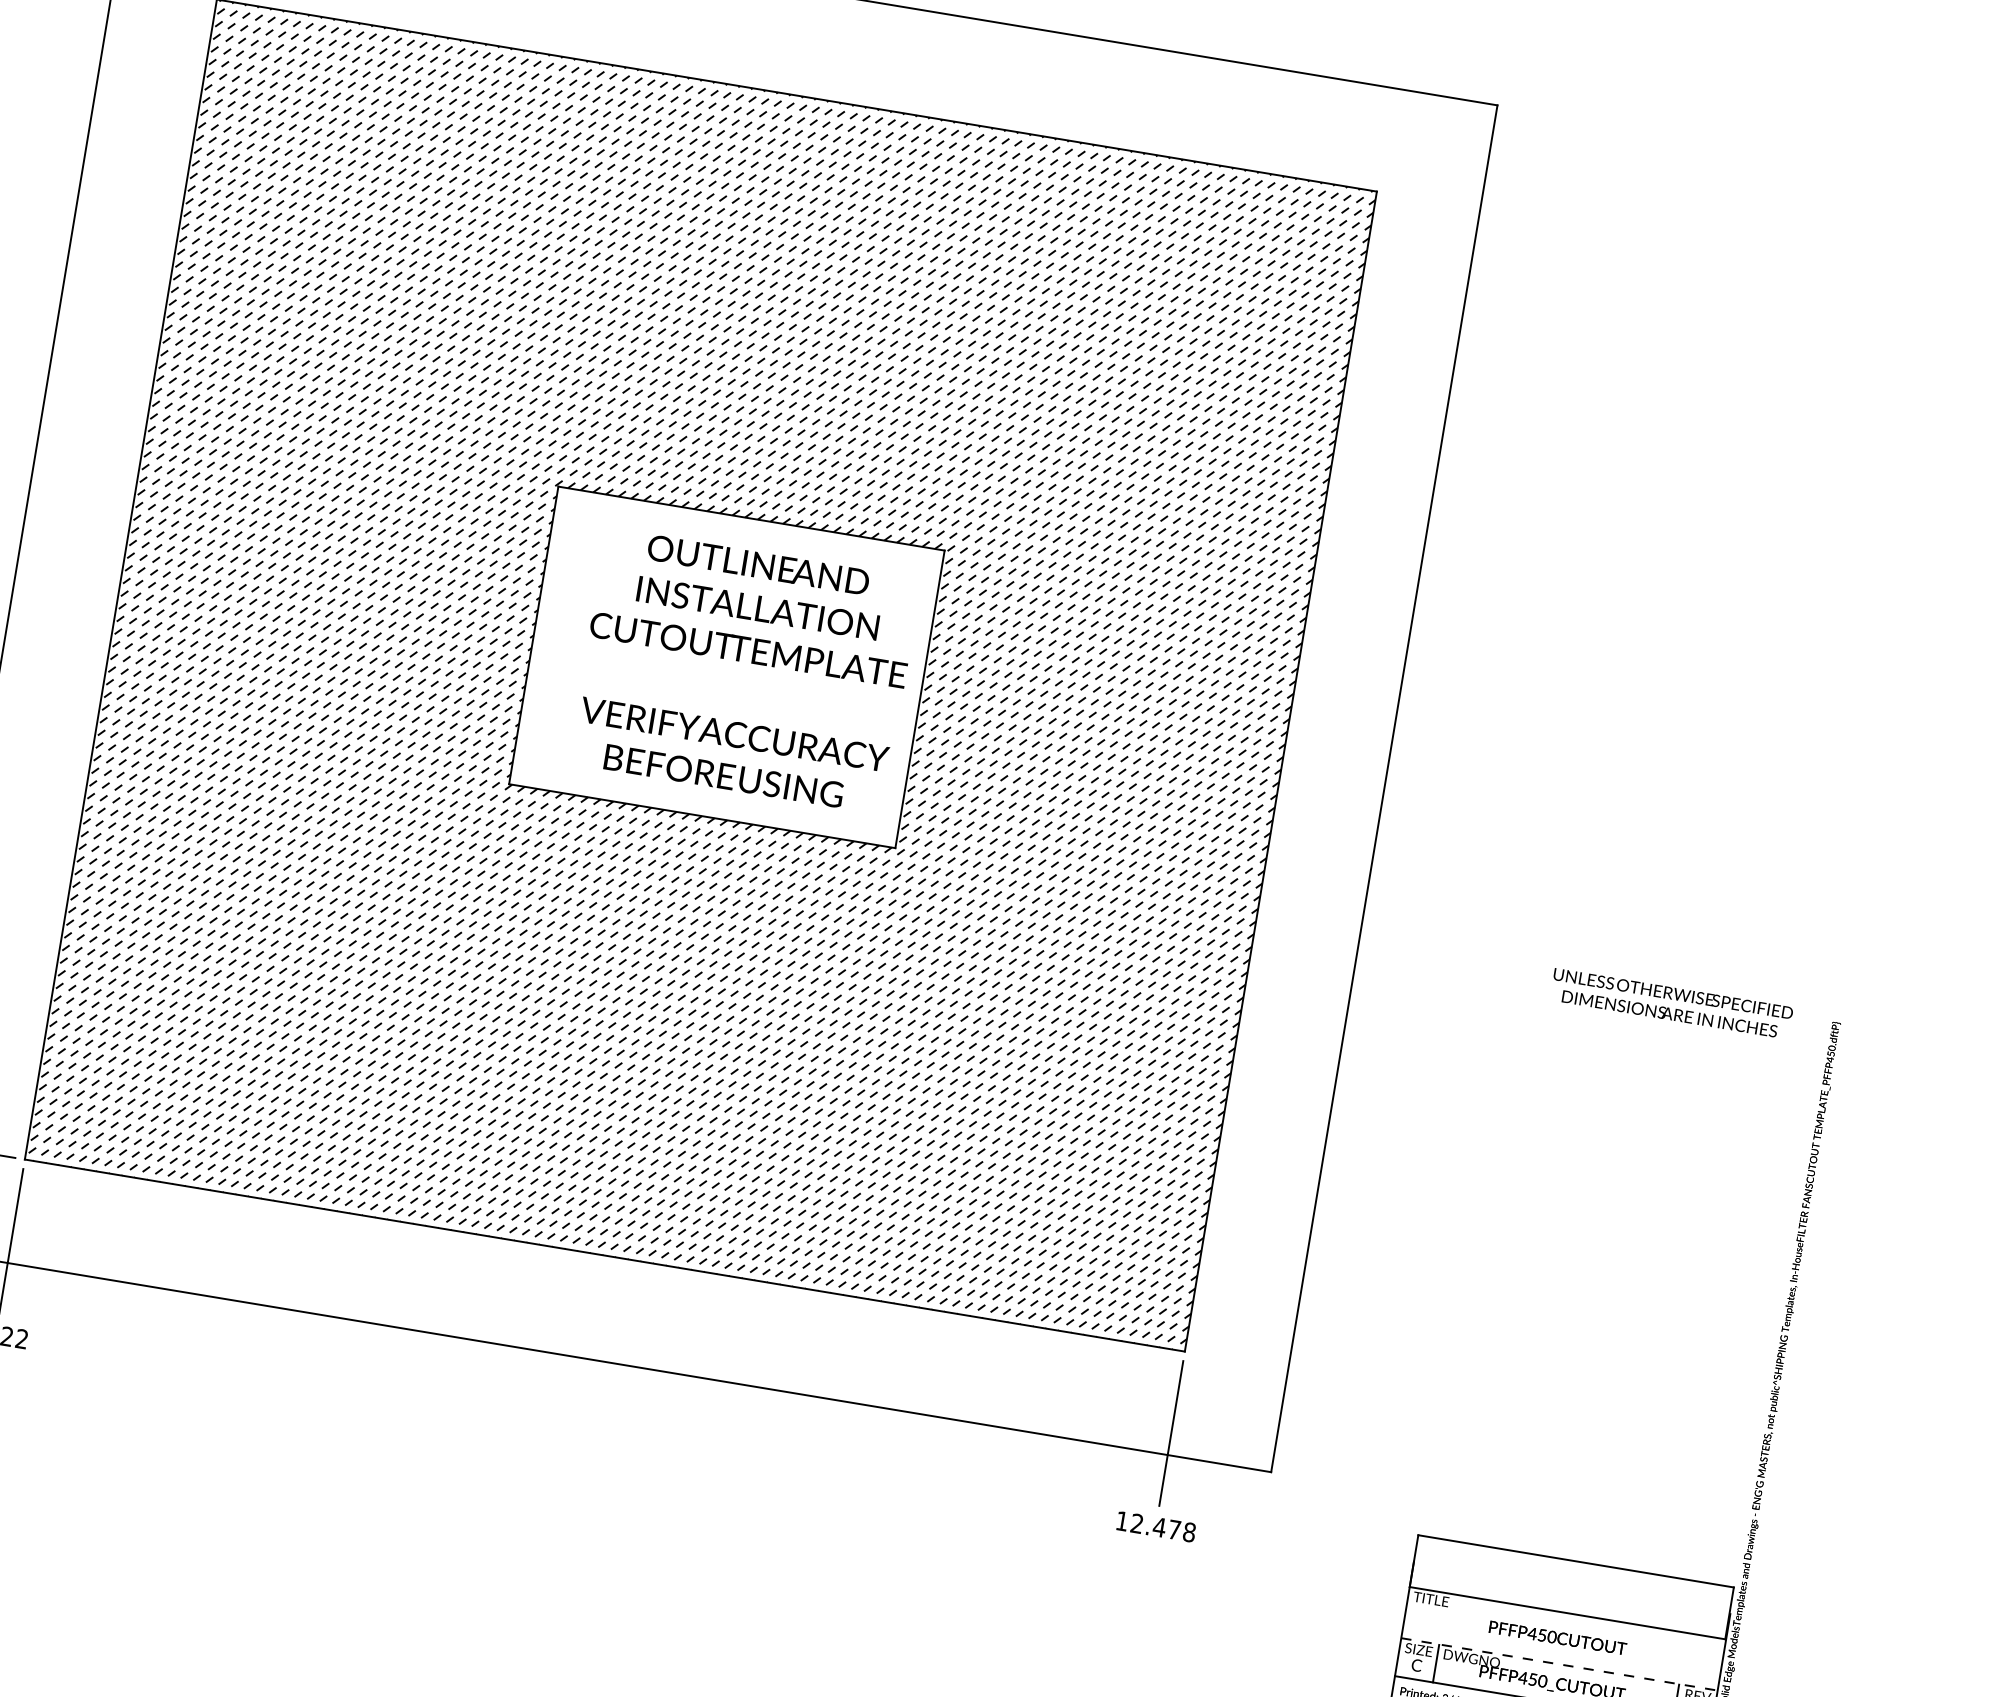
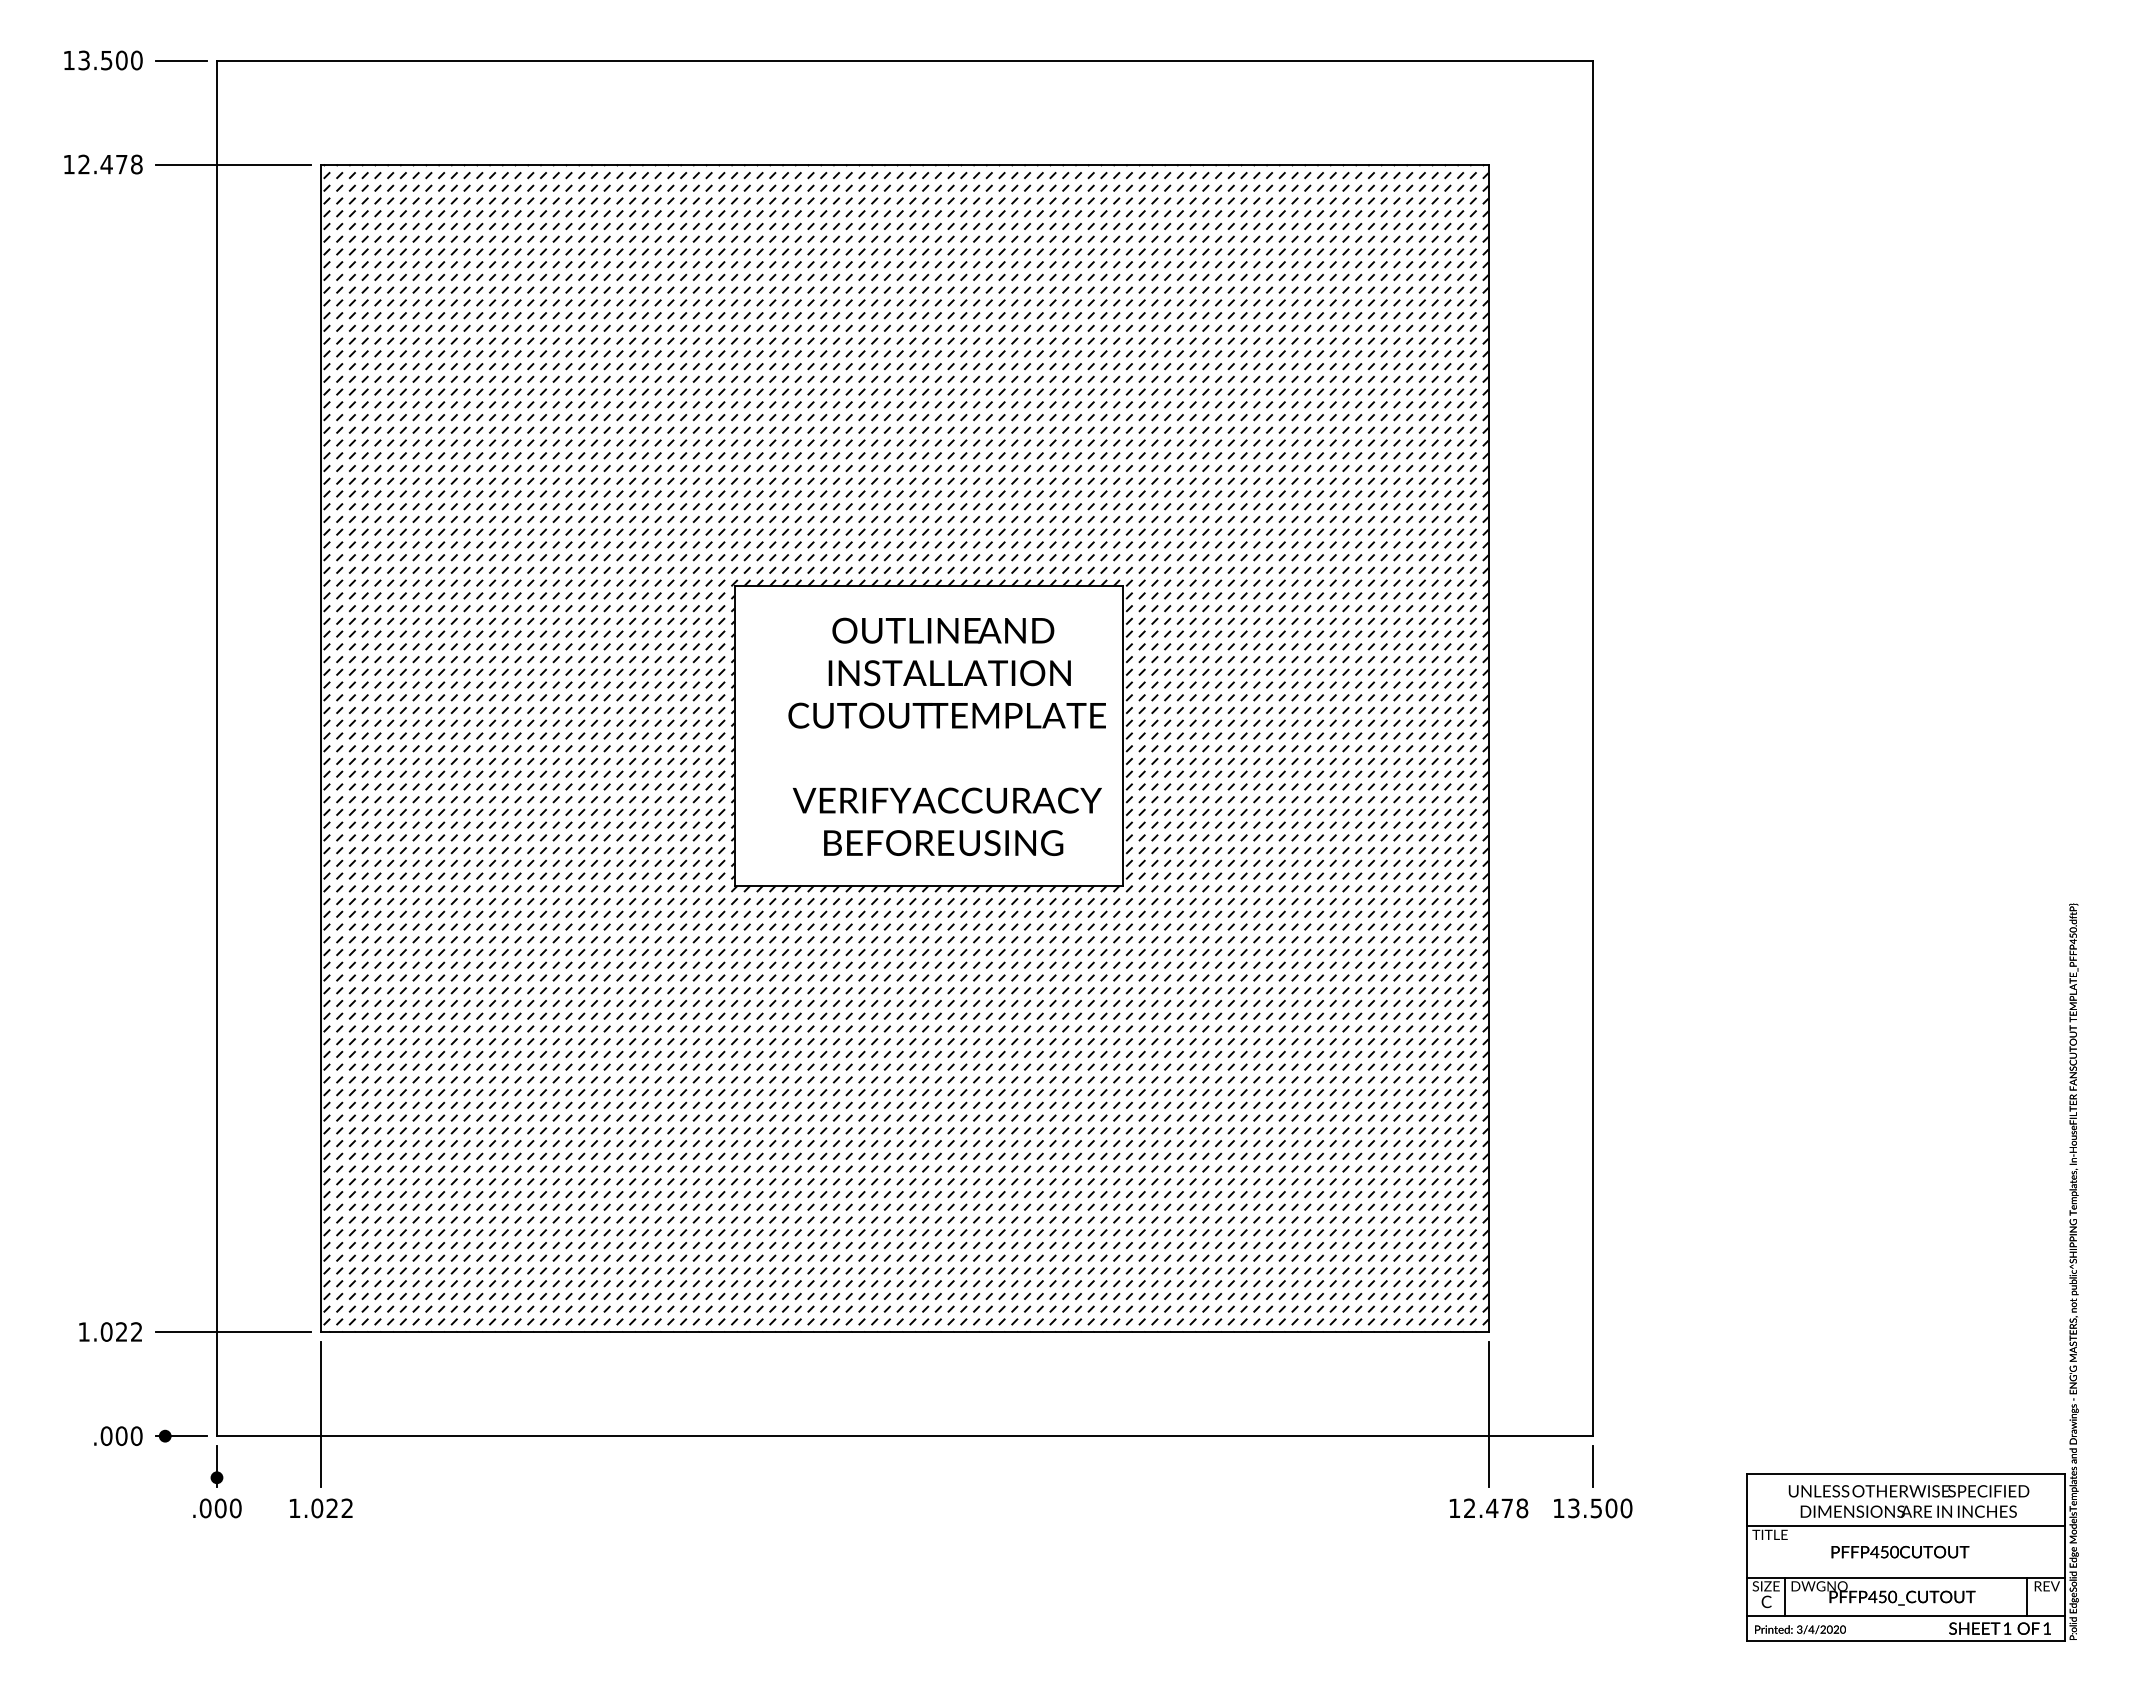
text: (1671, 1003) -> (1908, 1501), moved
part: (1264, 1517) -> (1593, 1481), added
line: (1559, 1664) -> (1906, 1577), dashed -> solid

